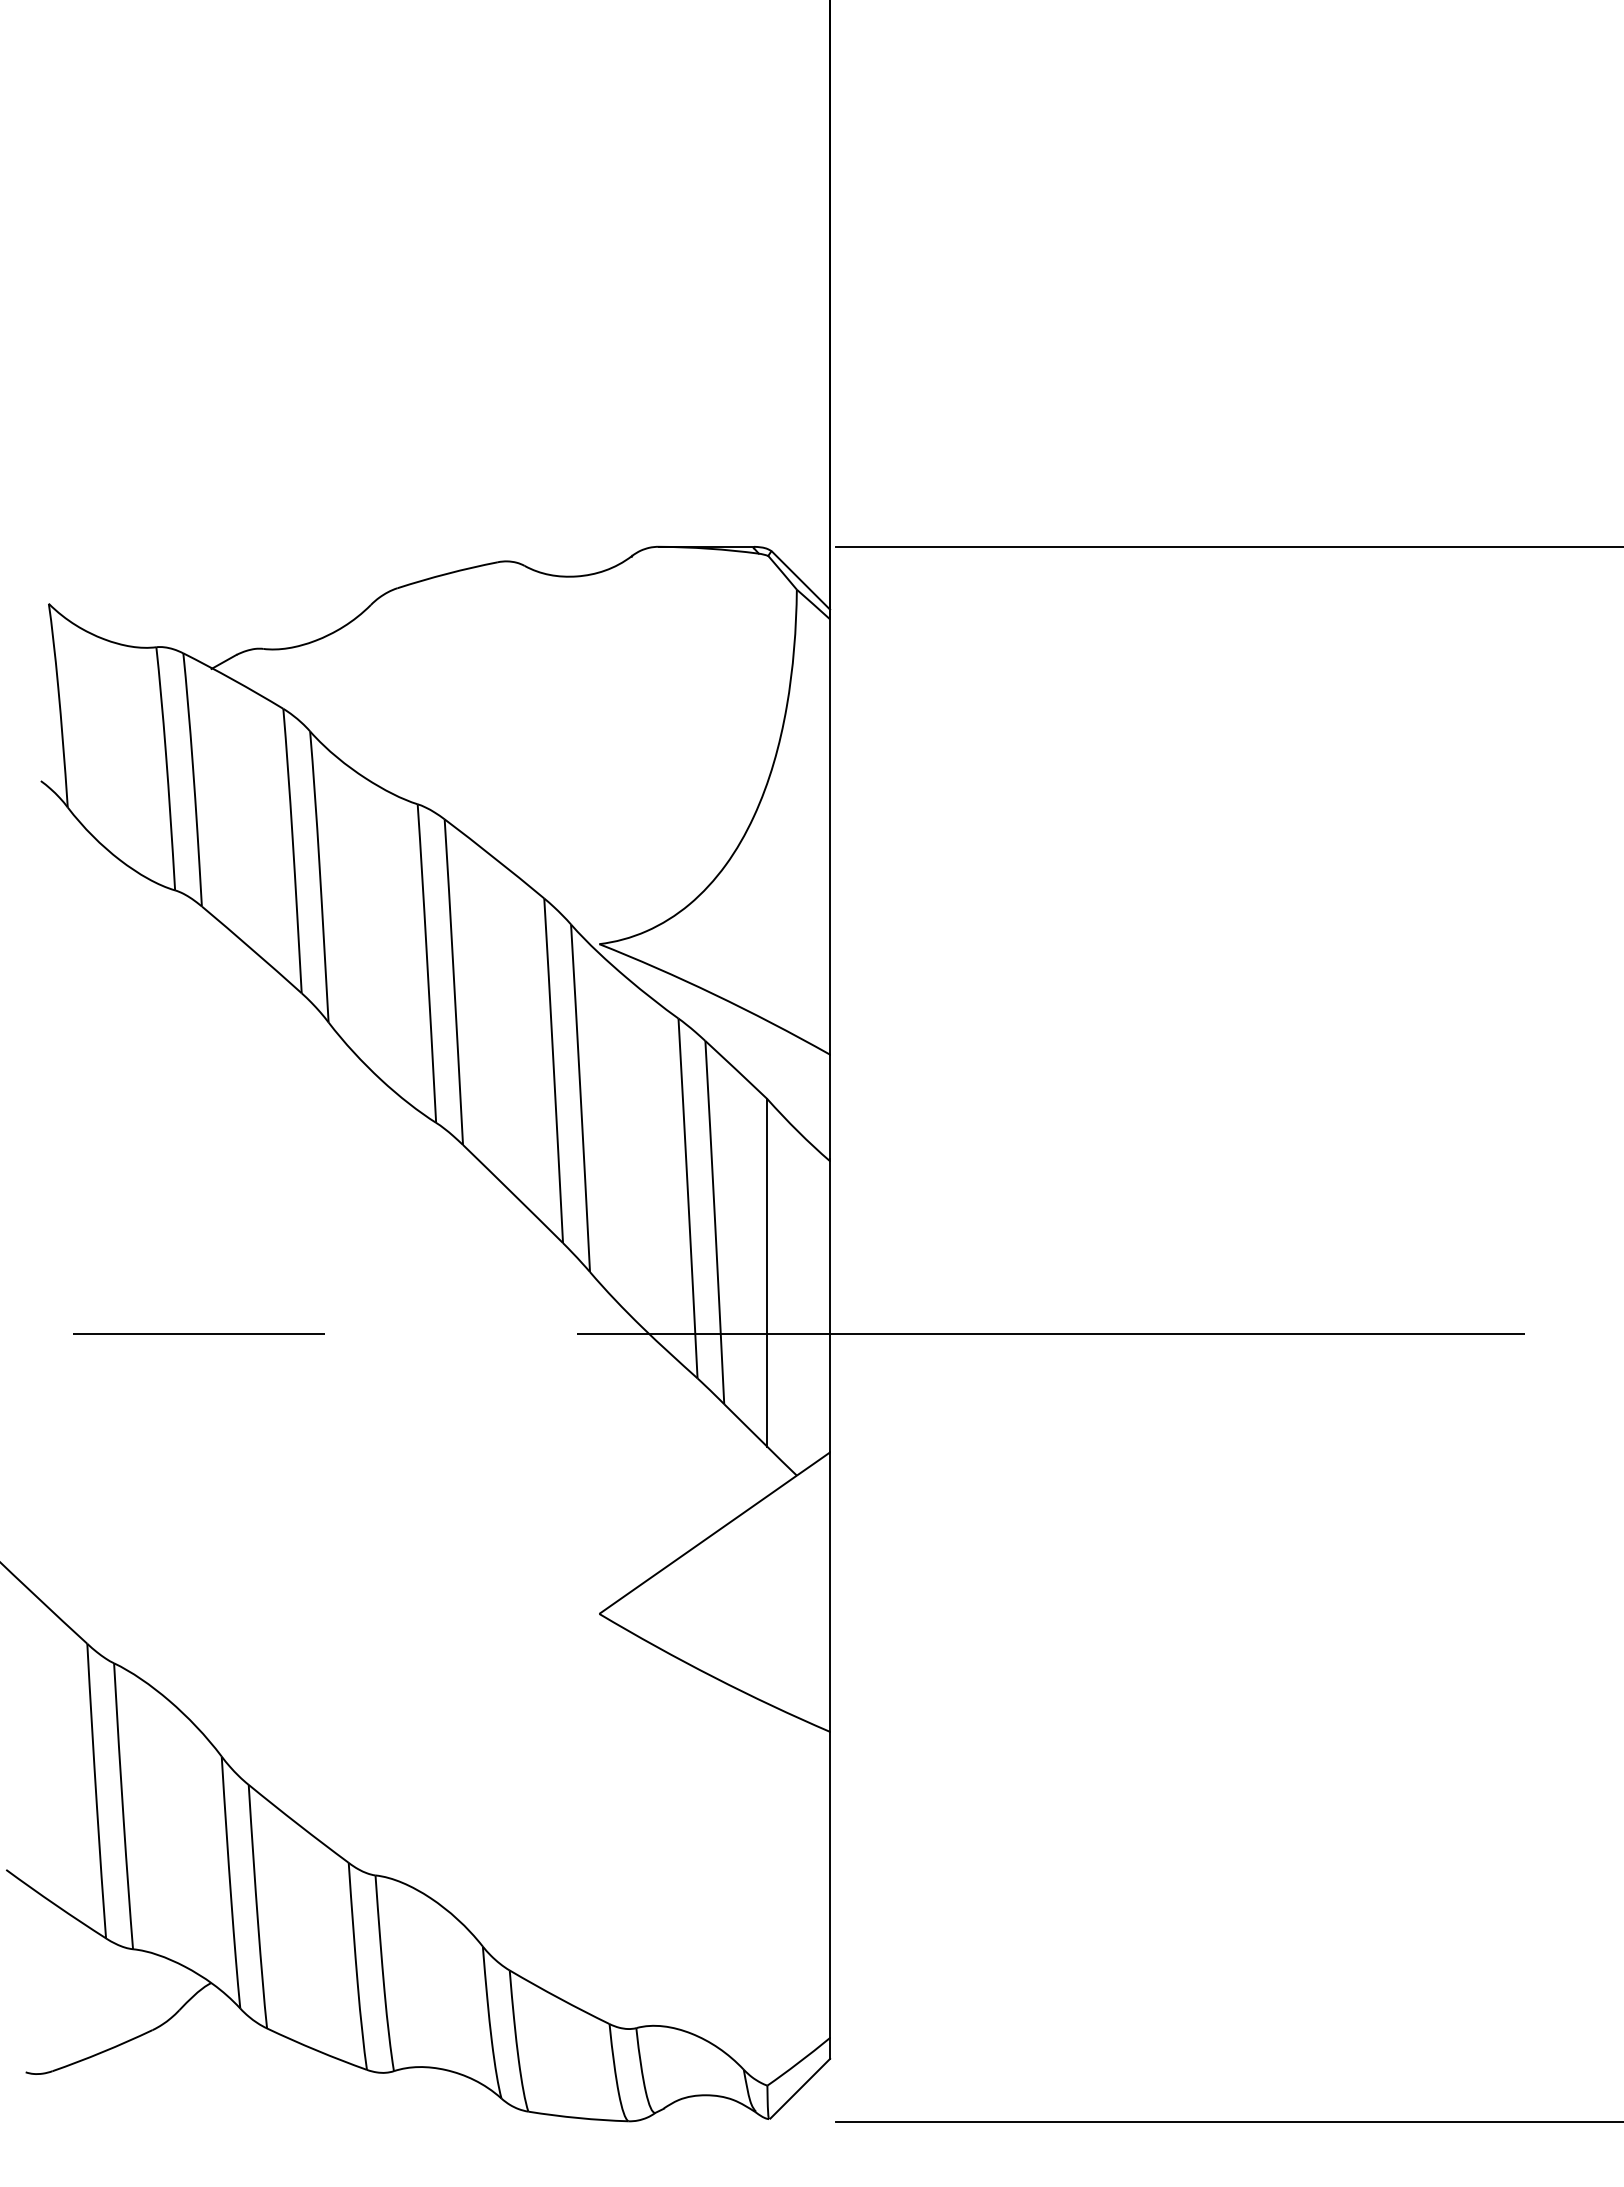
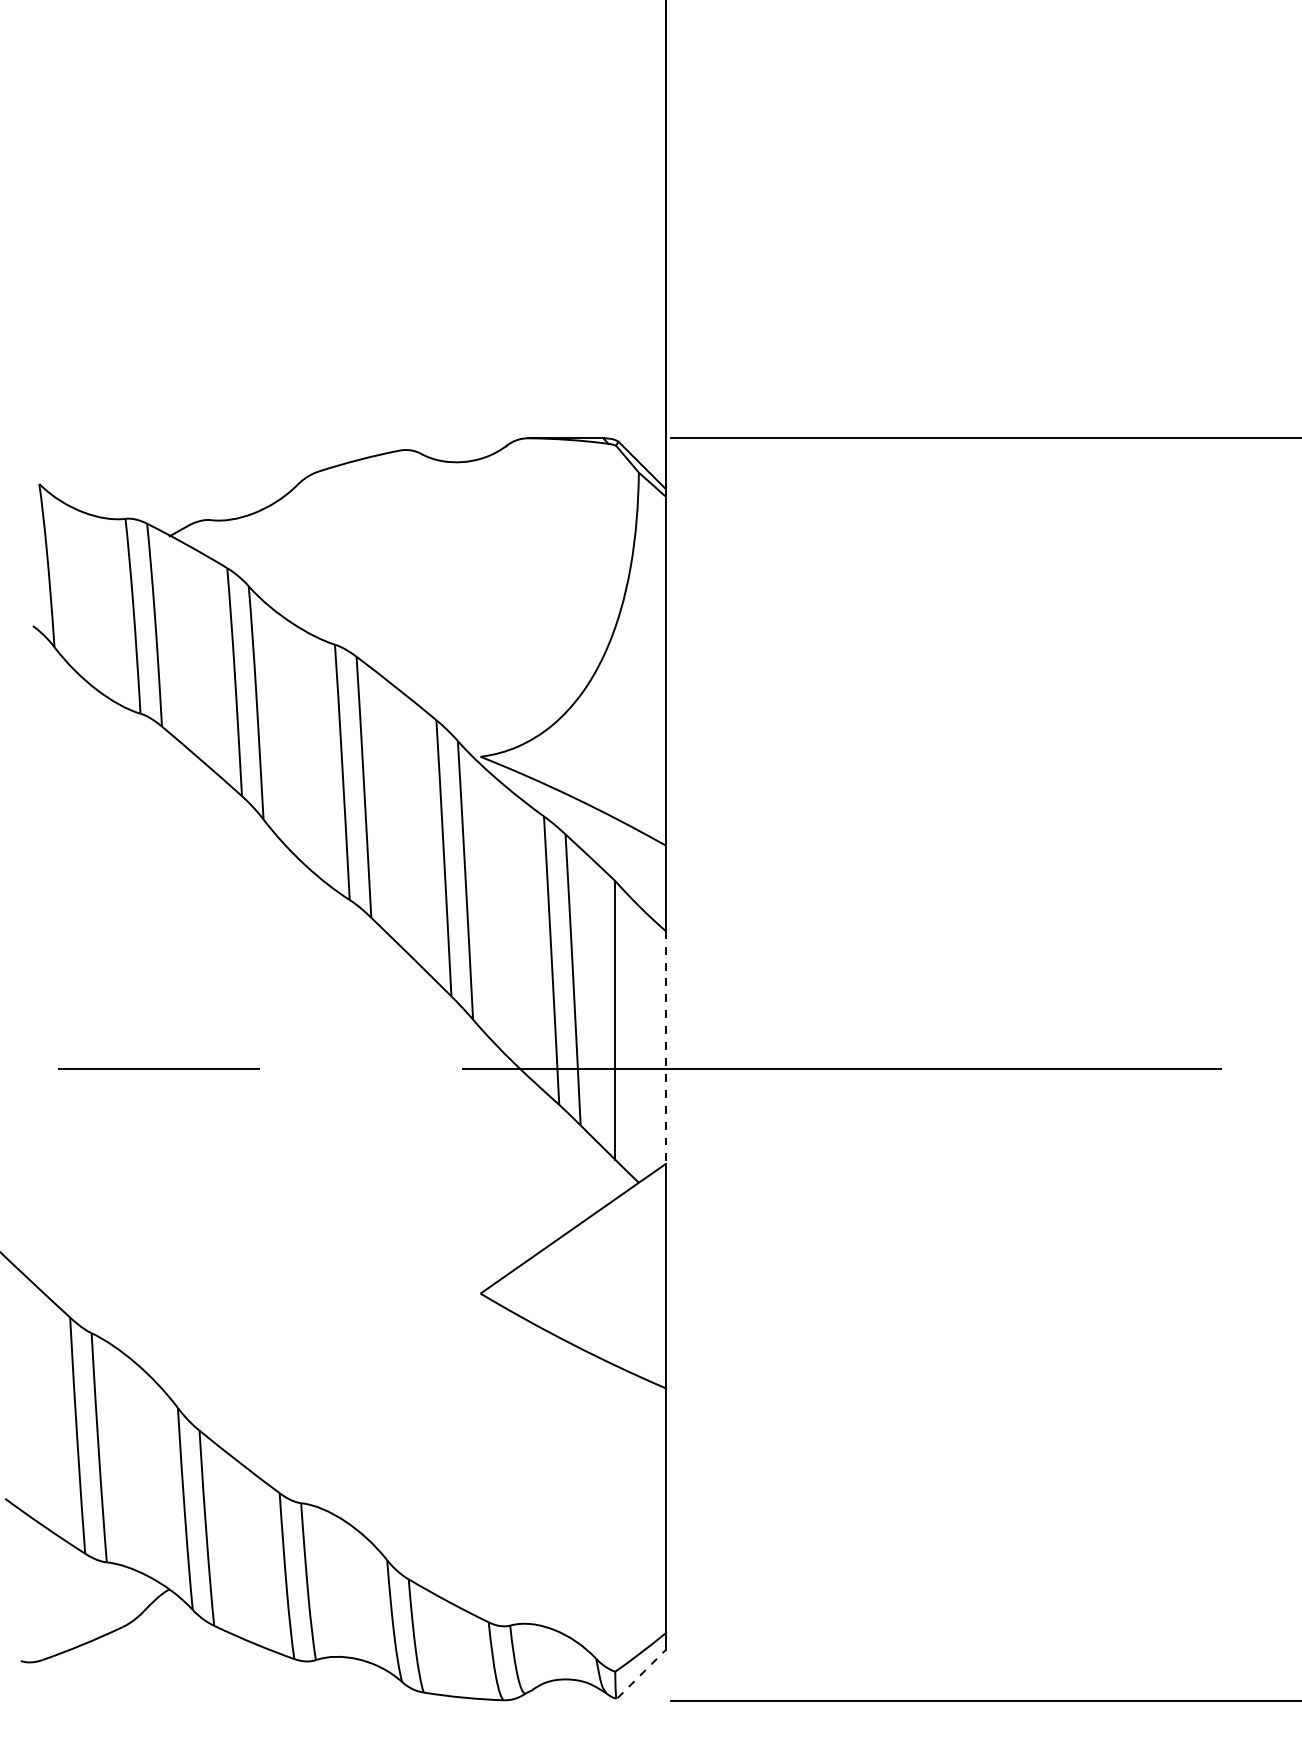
line: (830, 1306) -> (665, 1047), solid -> dashed
line: (800, 2088) -> (641, 1673), solid -> dashed

